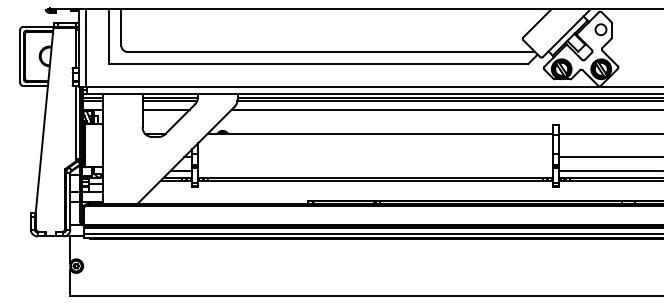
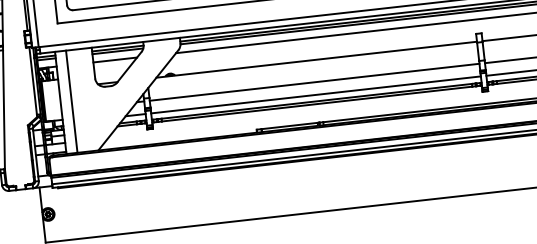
line: (114, 149) -> (71, 102), added
line: (375, 157) -> (314, 82), added
line: (375, 170) -> (315, 94), added

